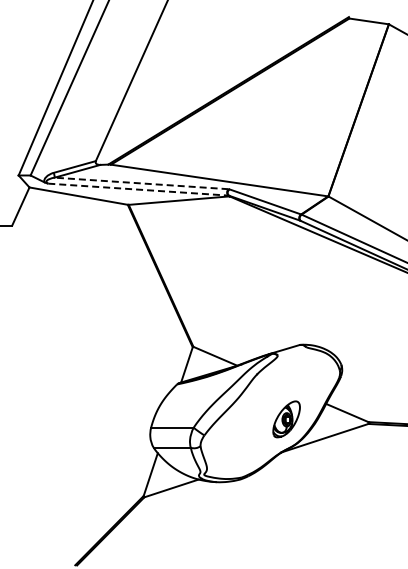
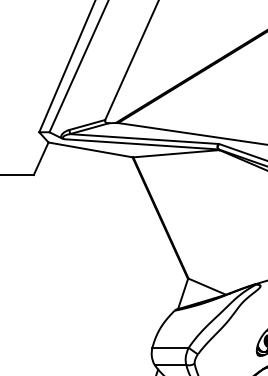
line: (141, 183) -> (144, 139), dashed -> solid
line: (138, 189) -> (141, 144), dashed -> solid

